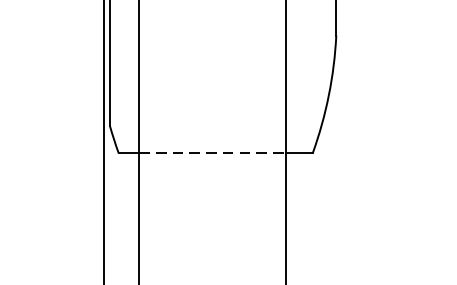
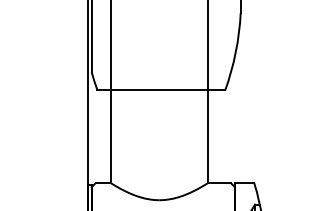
line: (212, 153) -> (159, 90), dashed -> solid

